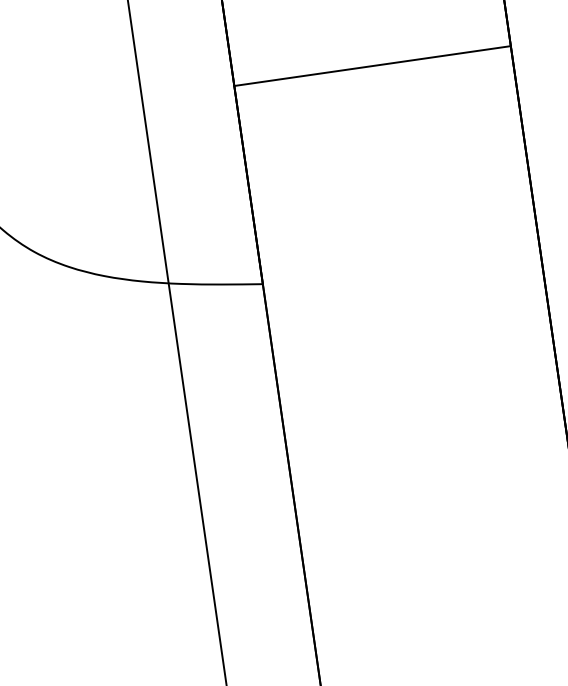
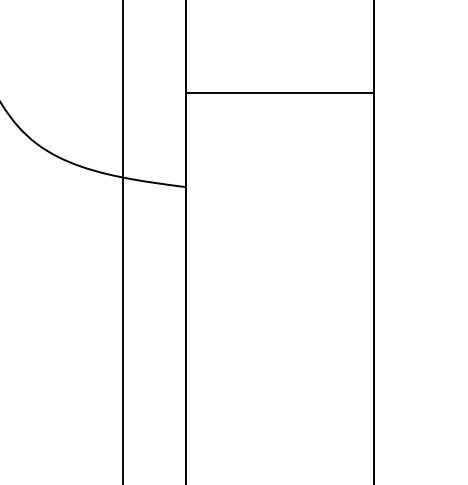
line: (372, 66) -> (279, 93), moved

